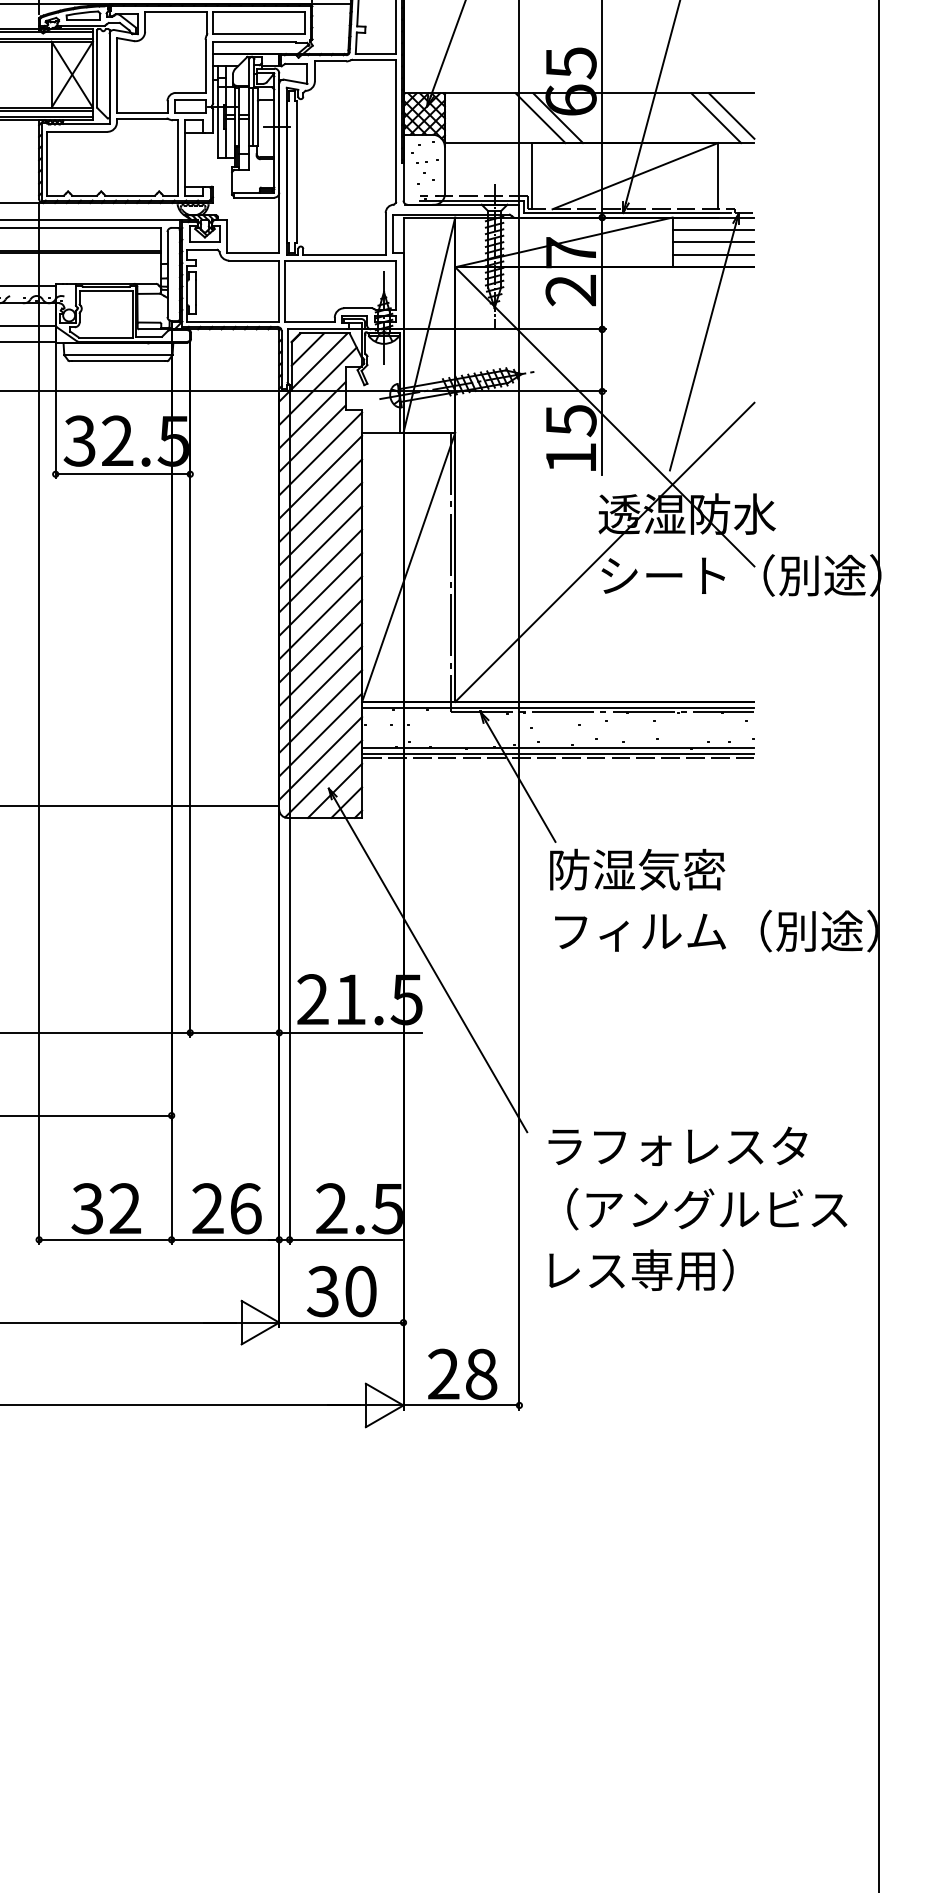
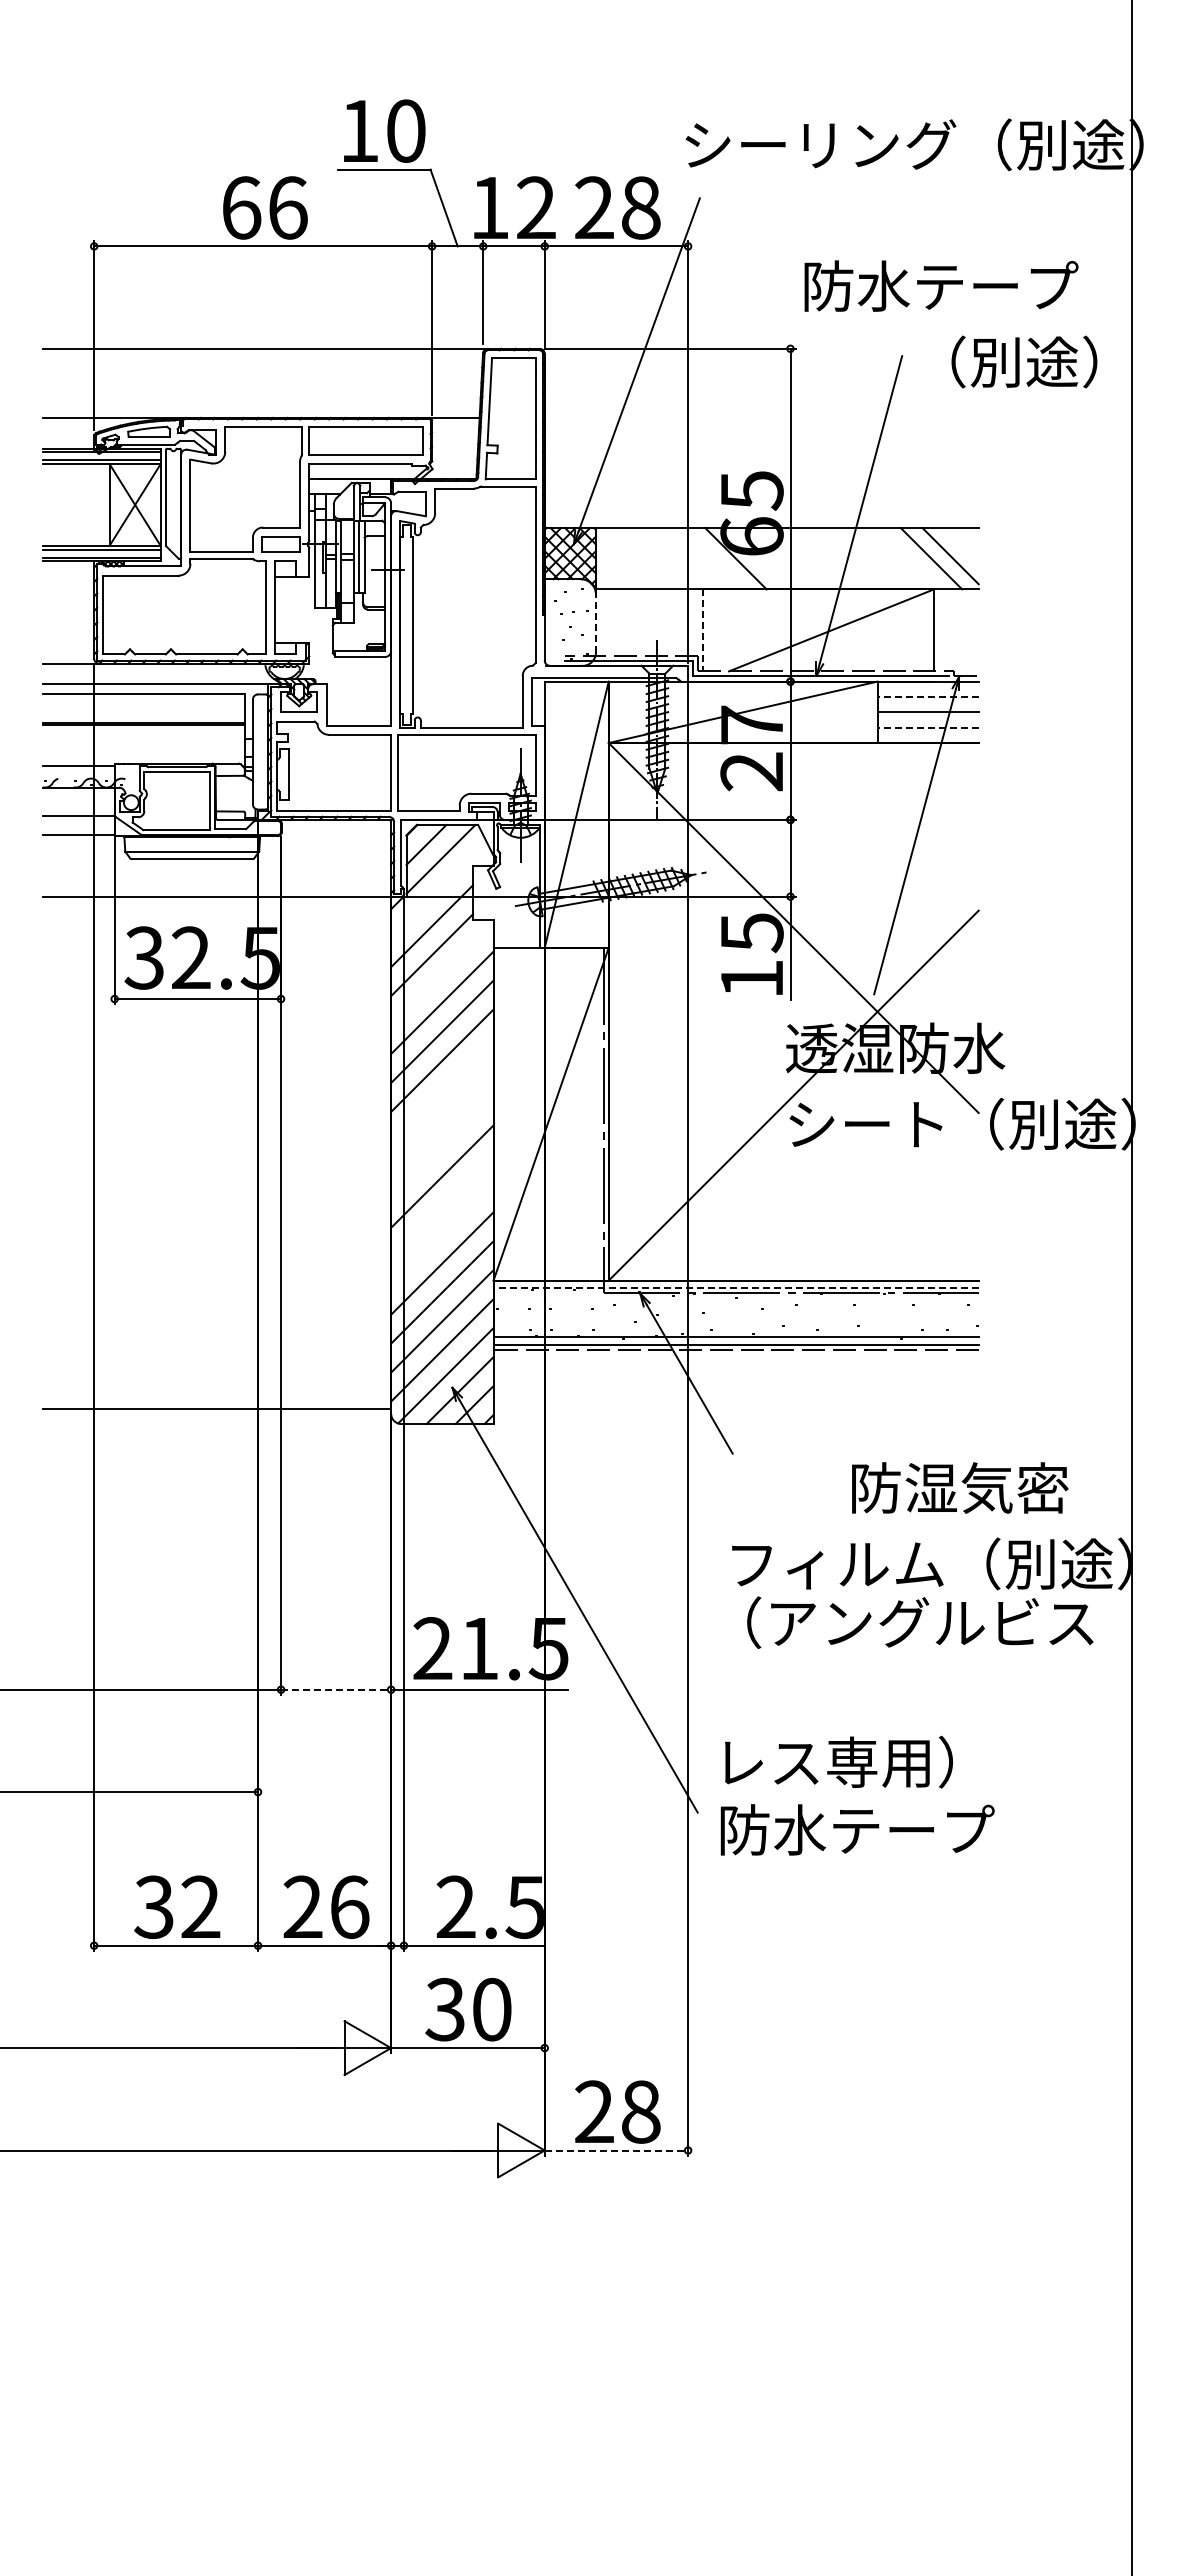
line: (539, 118) -> (713, 558), removed
line: (444, 170) -> (595, 623), solid -> dashed
line: (531, 176) -> (703, 630), solid -> dashed
line: (713, 229) -> (928, 696), solid -> dashed
line: (713, 254) -> (928, 727), solid -> dashed
line: (317, 386) -> (438, 890), removed
line: (320, 453) -> (442, 973), removed
line: (320, 547) -> (442, 1089), removed
line: (320, 570) -> (442, 1118), removed
line: (320, 594) -> (442, 1147), removed
line: (320, 641) -> (442, 1205), removed
line: (320, 664) -> (442, 1234), removed
line: (558, 708) -> (736, 1288), solid -> dashed
text: (637, 869) -> (960, 1487), moved
line: (235, 1032) -> (336, 1689), solid -> dashed
text: (676, 1145) -> (882, 1829), ラフォレスタ -> 防水テープ
text: (707, 1208) -> (920, 1622), moved
text: (641, 1269) -> (838, 1761), moved
line: (461, 1405) -> (616, 2150), solid -> dashed

